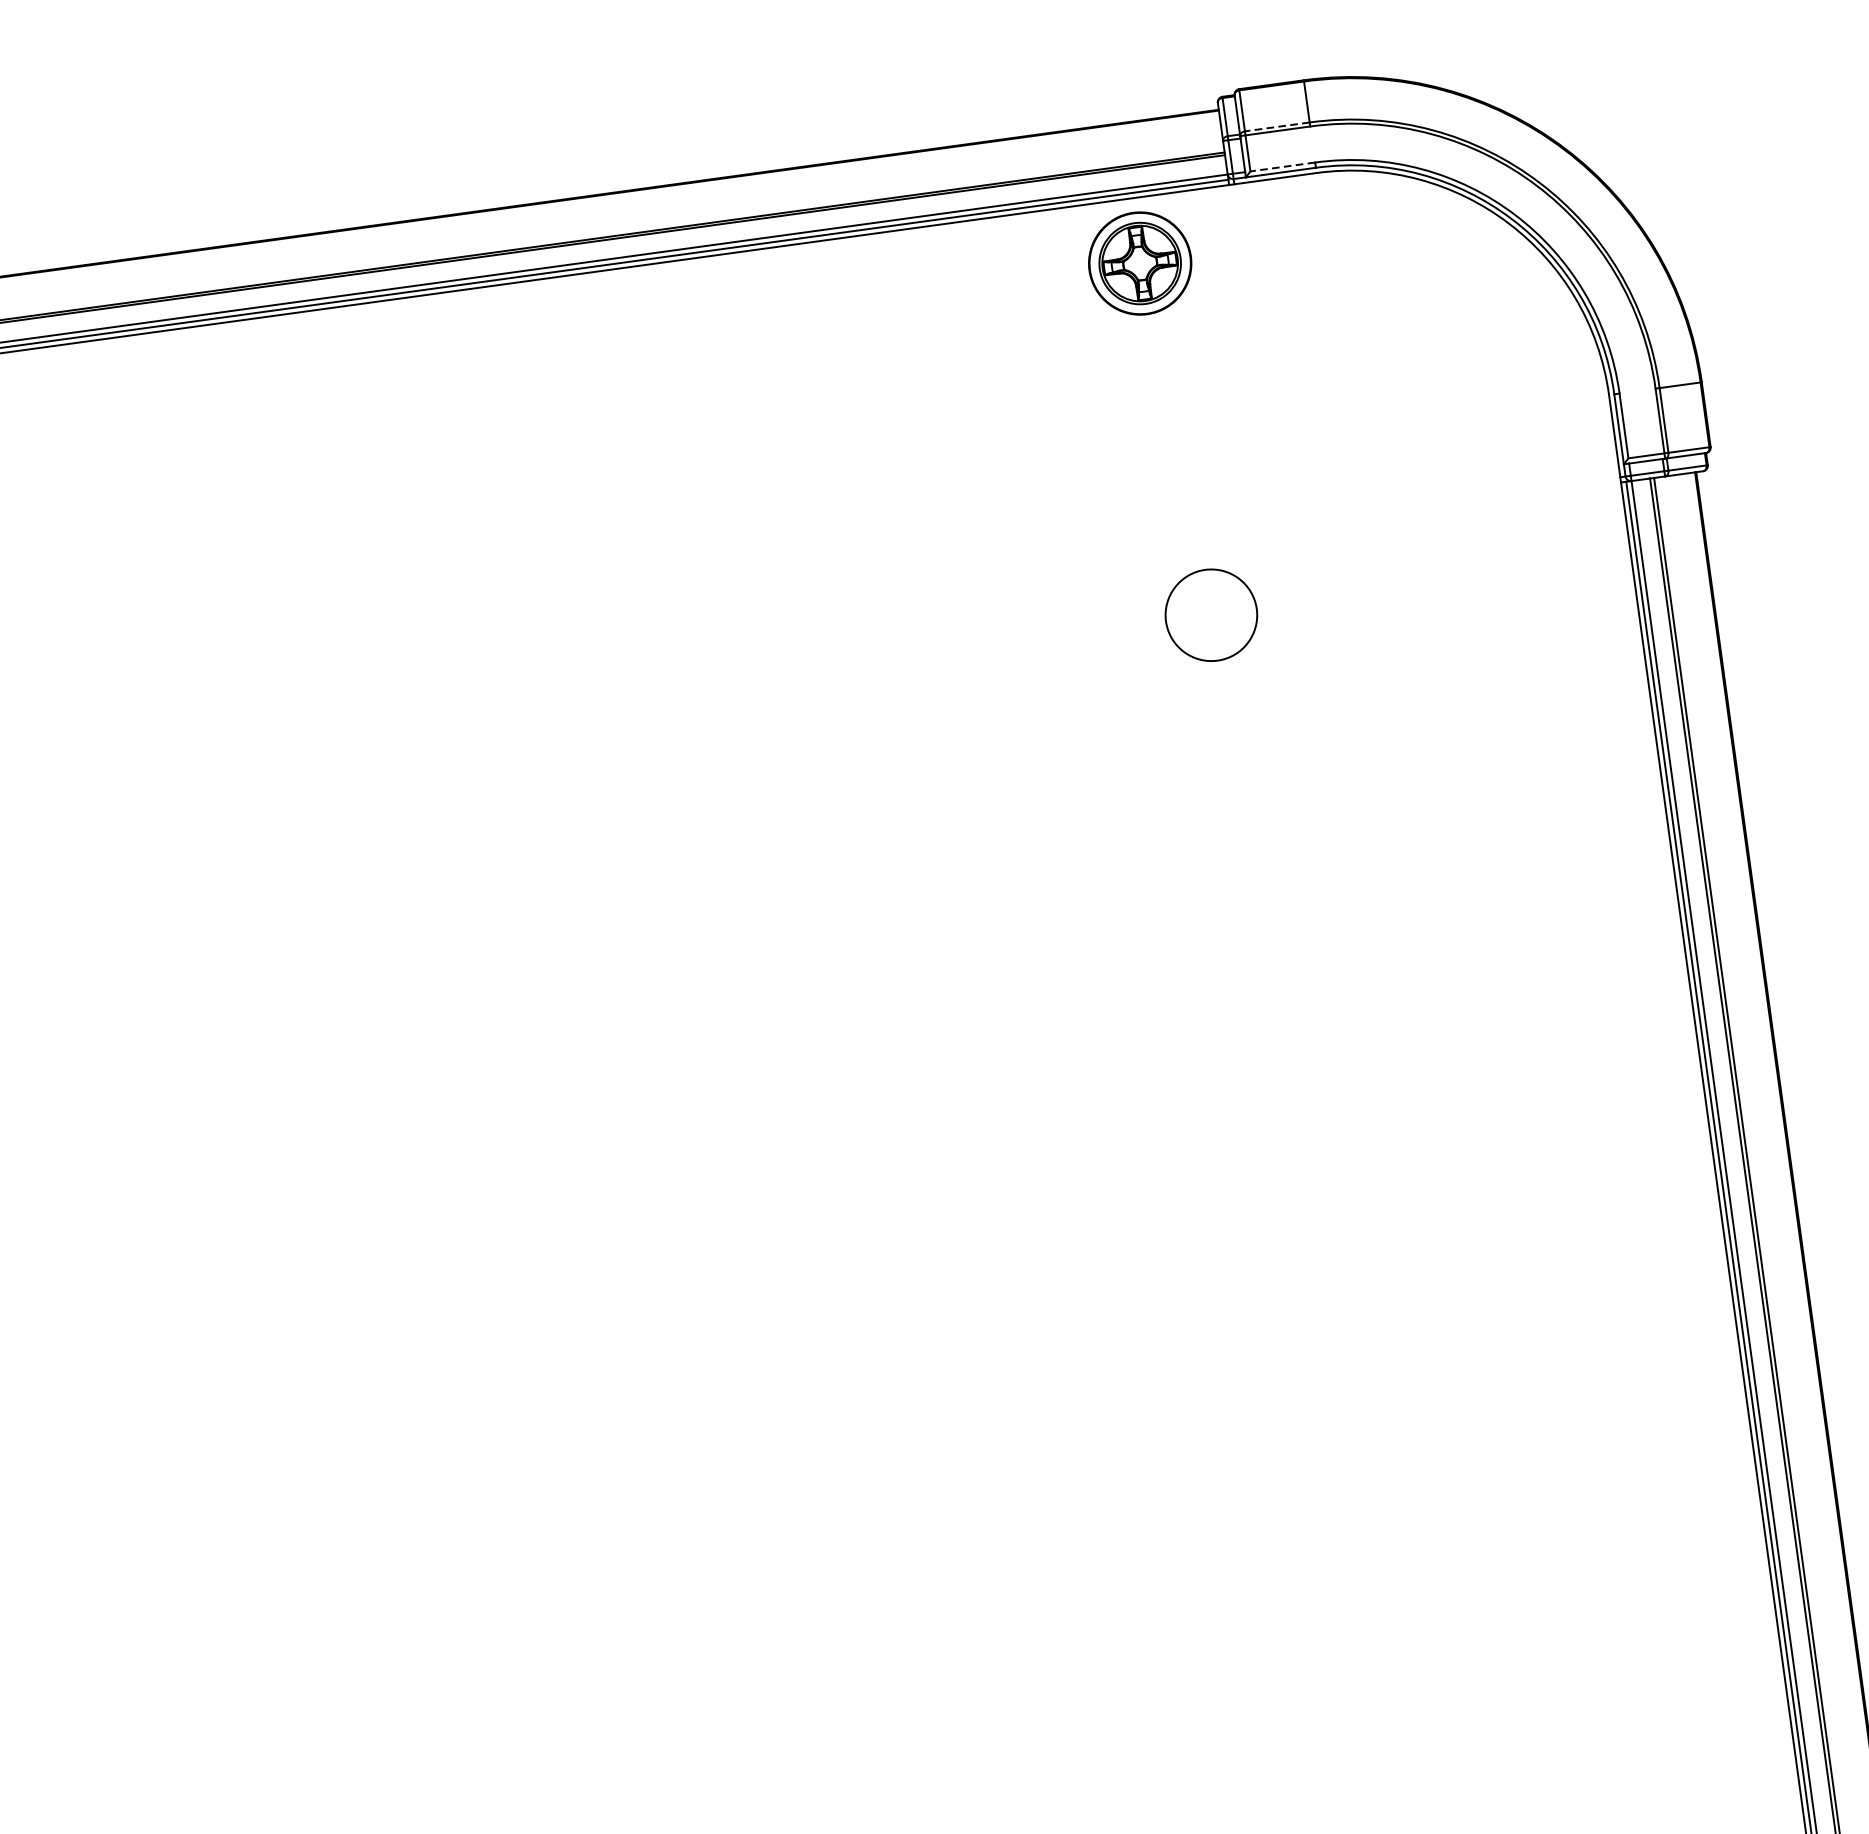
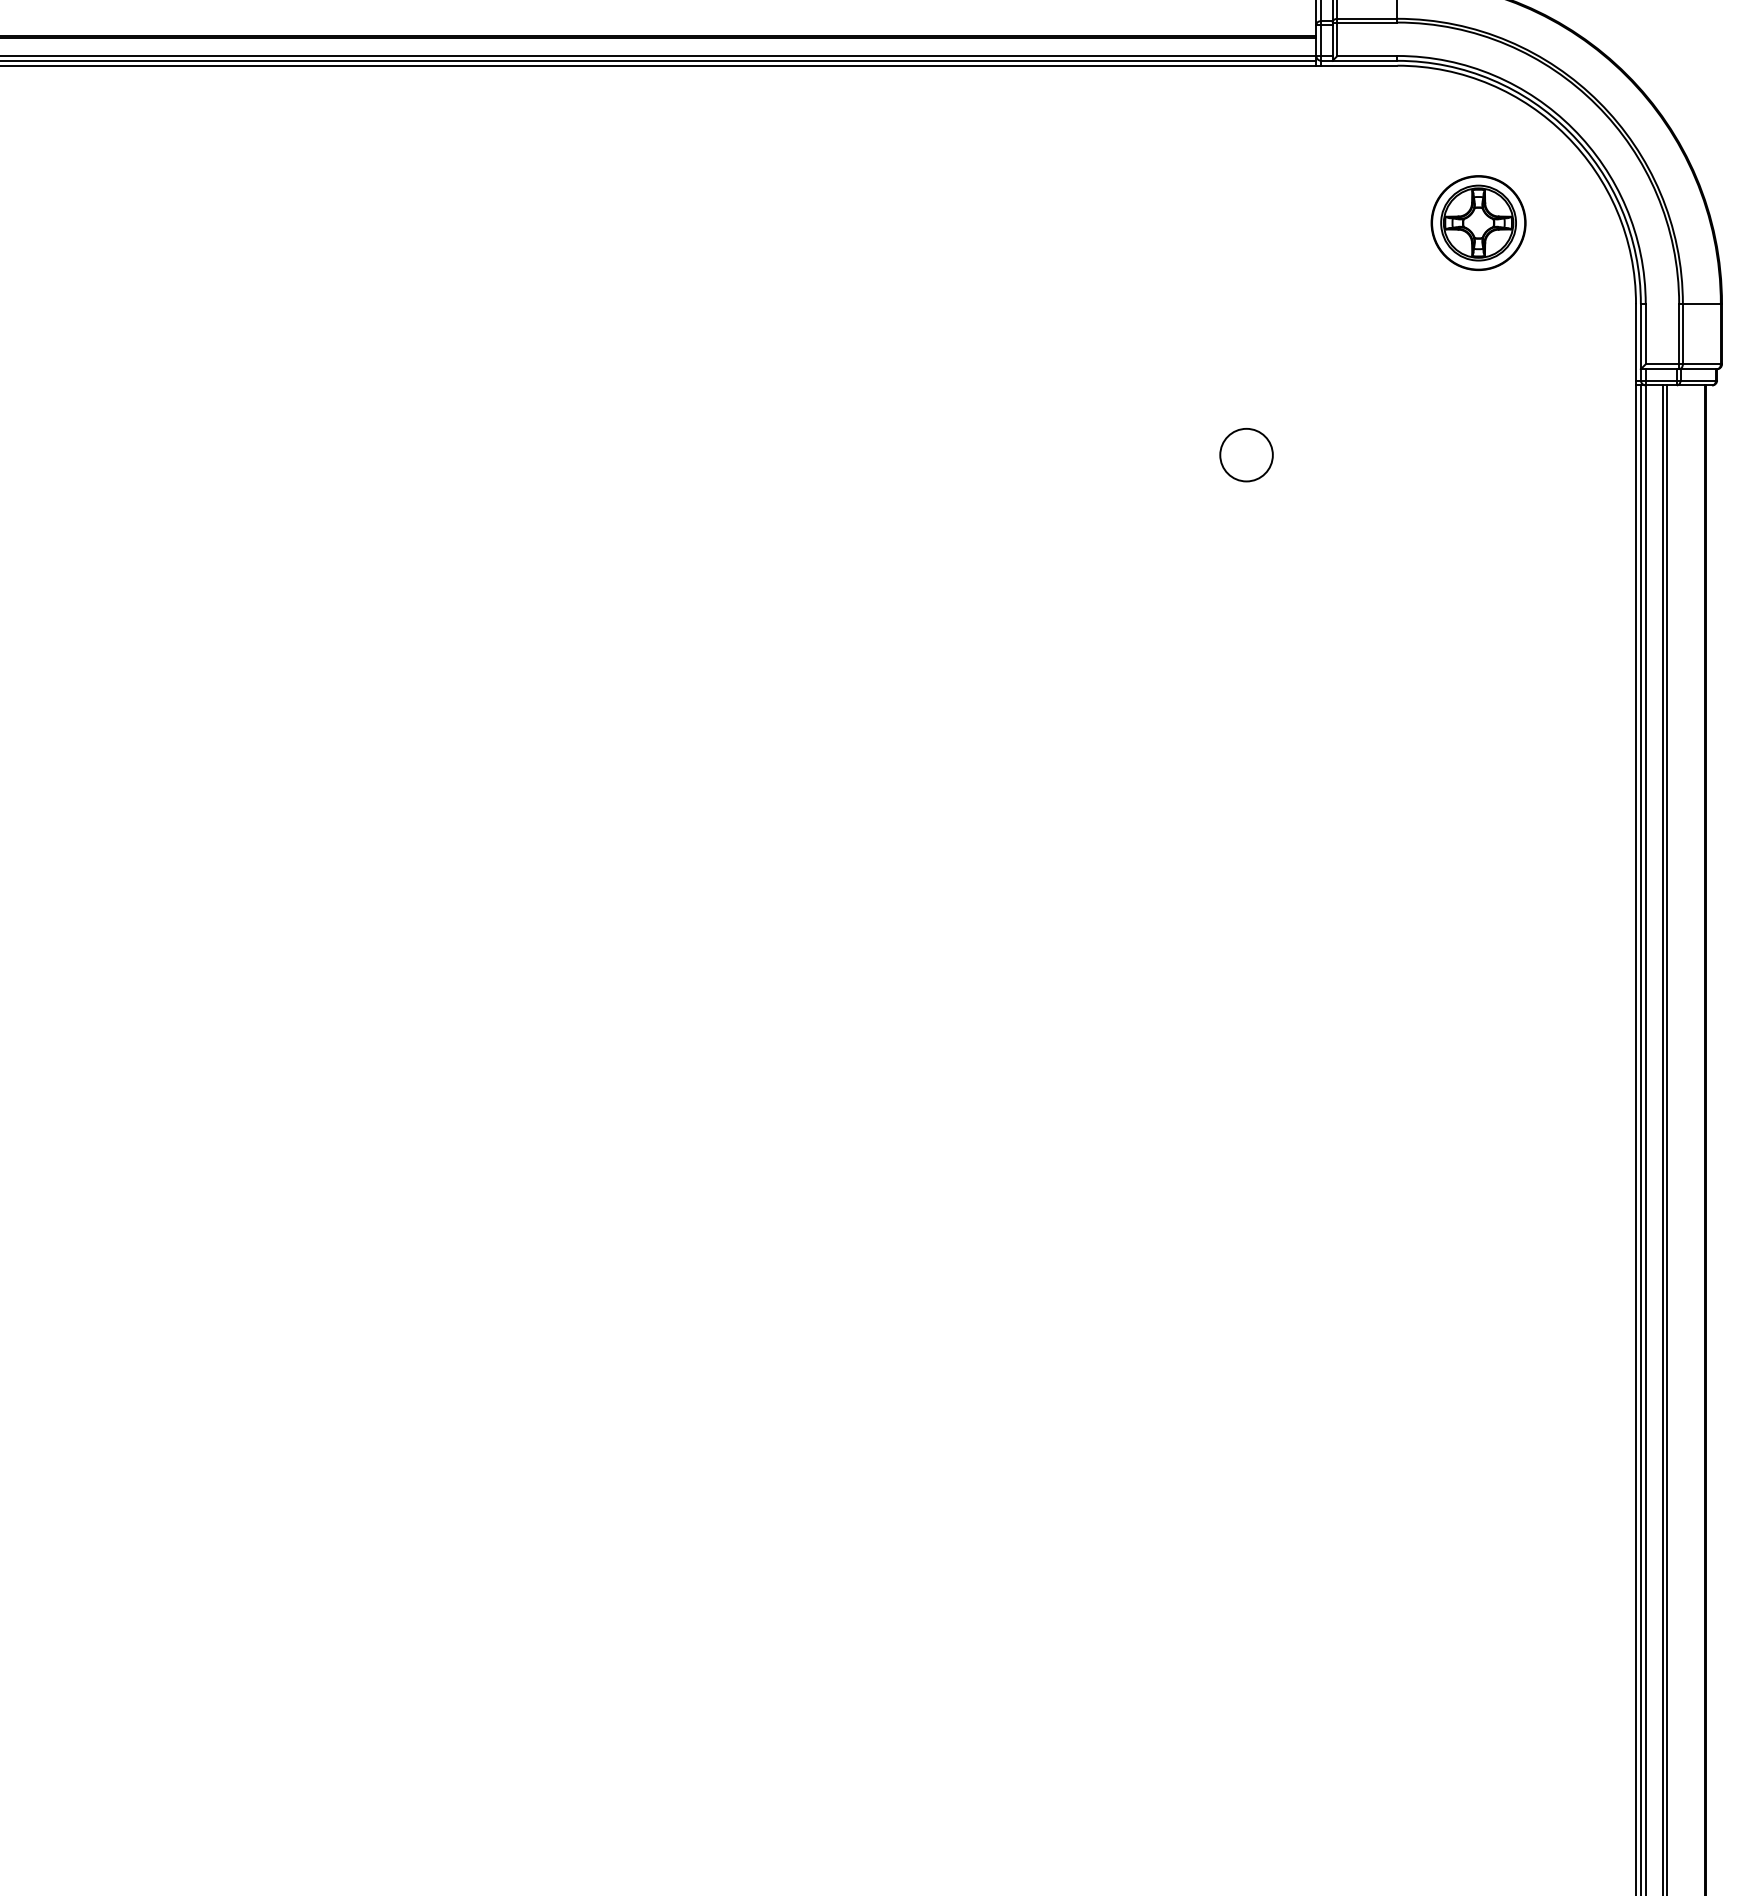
line: (1276, 126) -> (1366, 18), dashed -> solid
line: (1281, 166) -> (1366, 55), dashed -> solid
part: (1139, 262) -> (1478, 222), moved
circle: (1211, 614) -> (1246, 454), size x0.62

